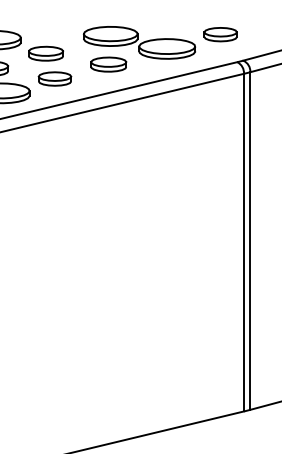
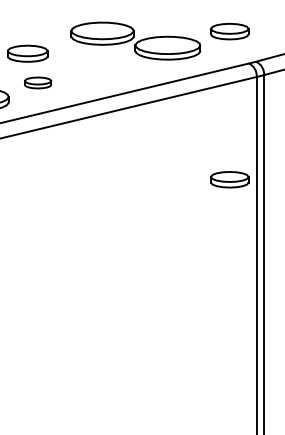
part: (108, 64) -> (99, 66), removed
part: (54, 78) -> (37, 82), size x0.7
part: (220, 162) -> (229, 179), added

